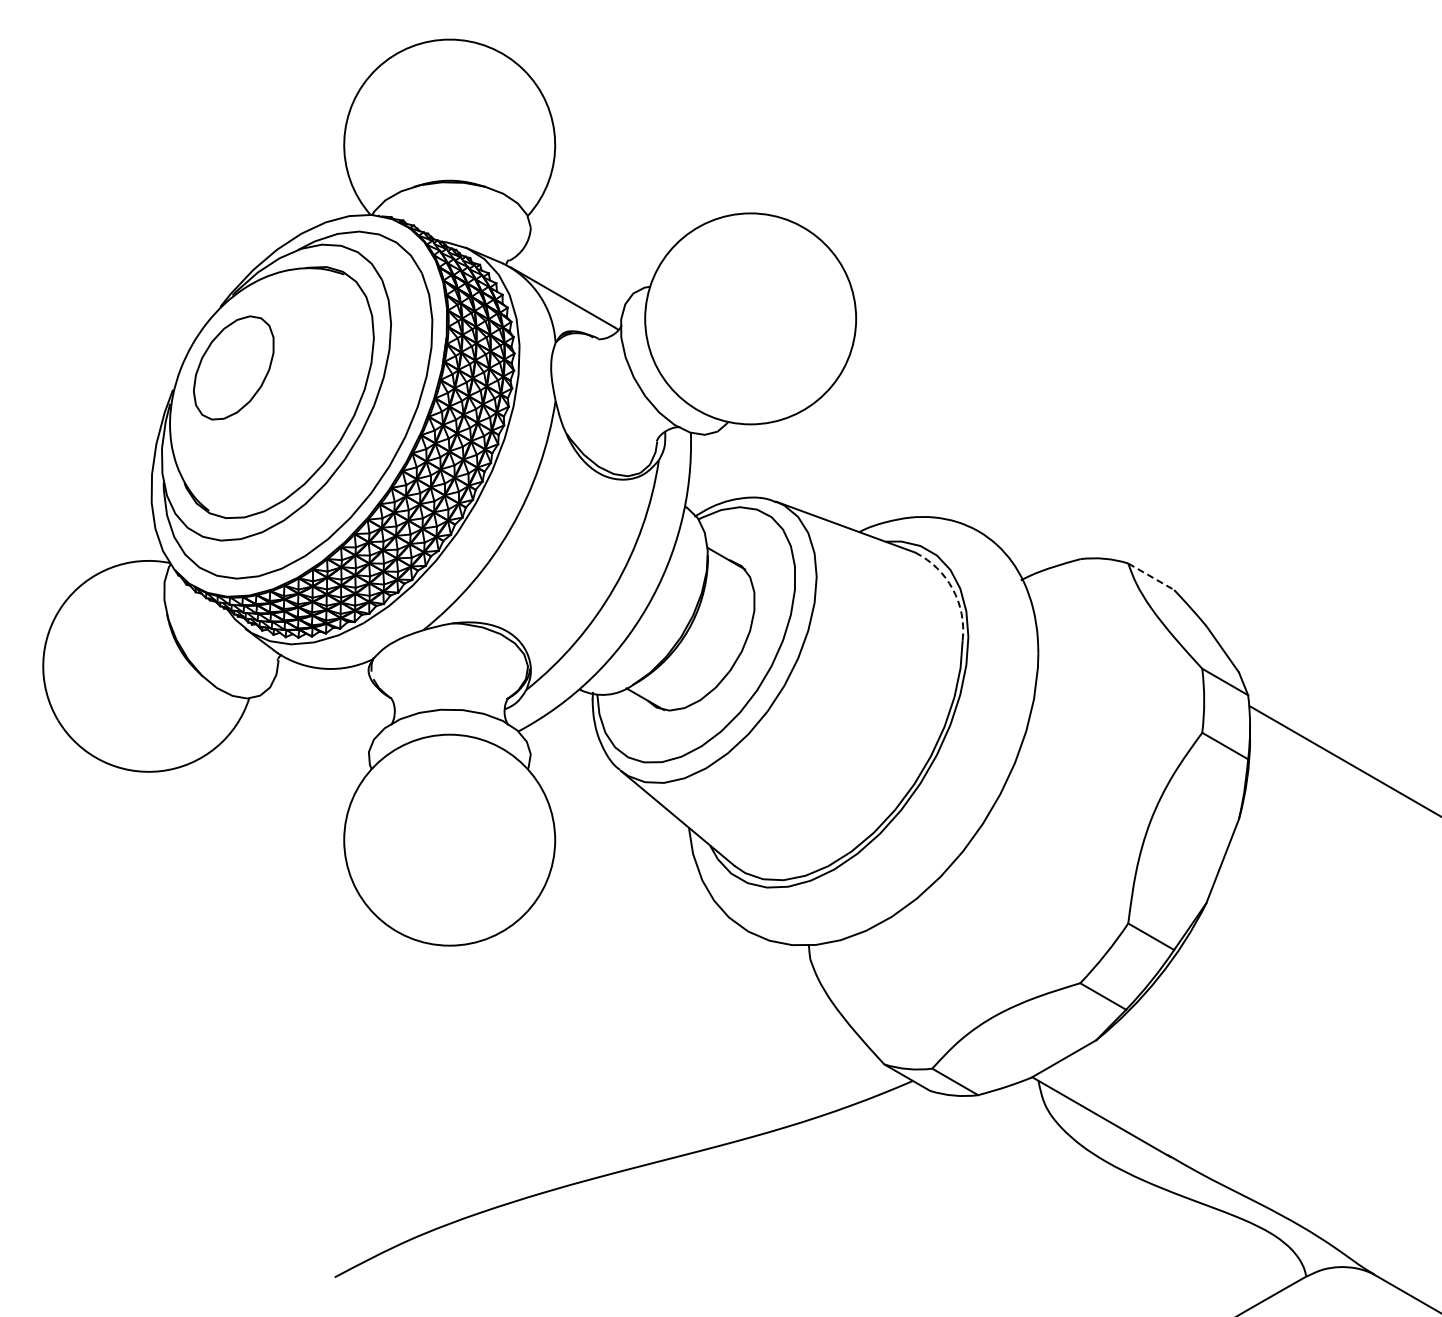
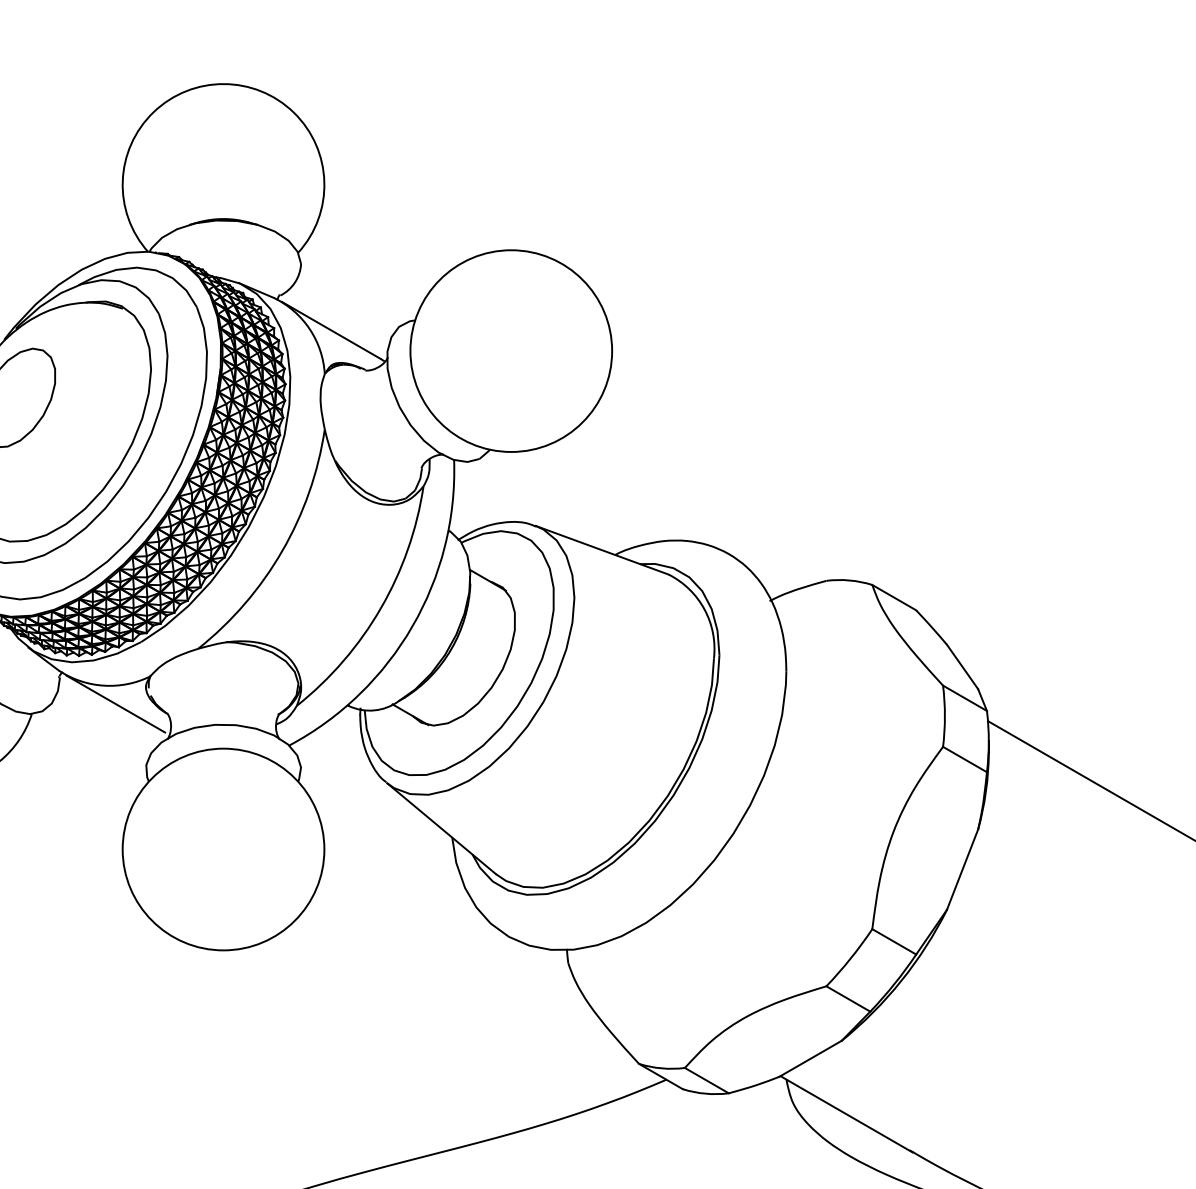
line: (1151, 576) -> (894, 597), dashed -> solid
arc: (952, 589) -> (704, 609), dashed -> solid
line: (336, 687) -> (115, 703), added

